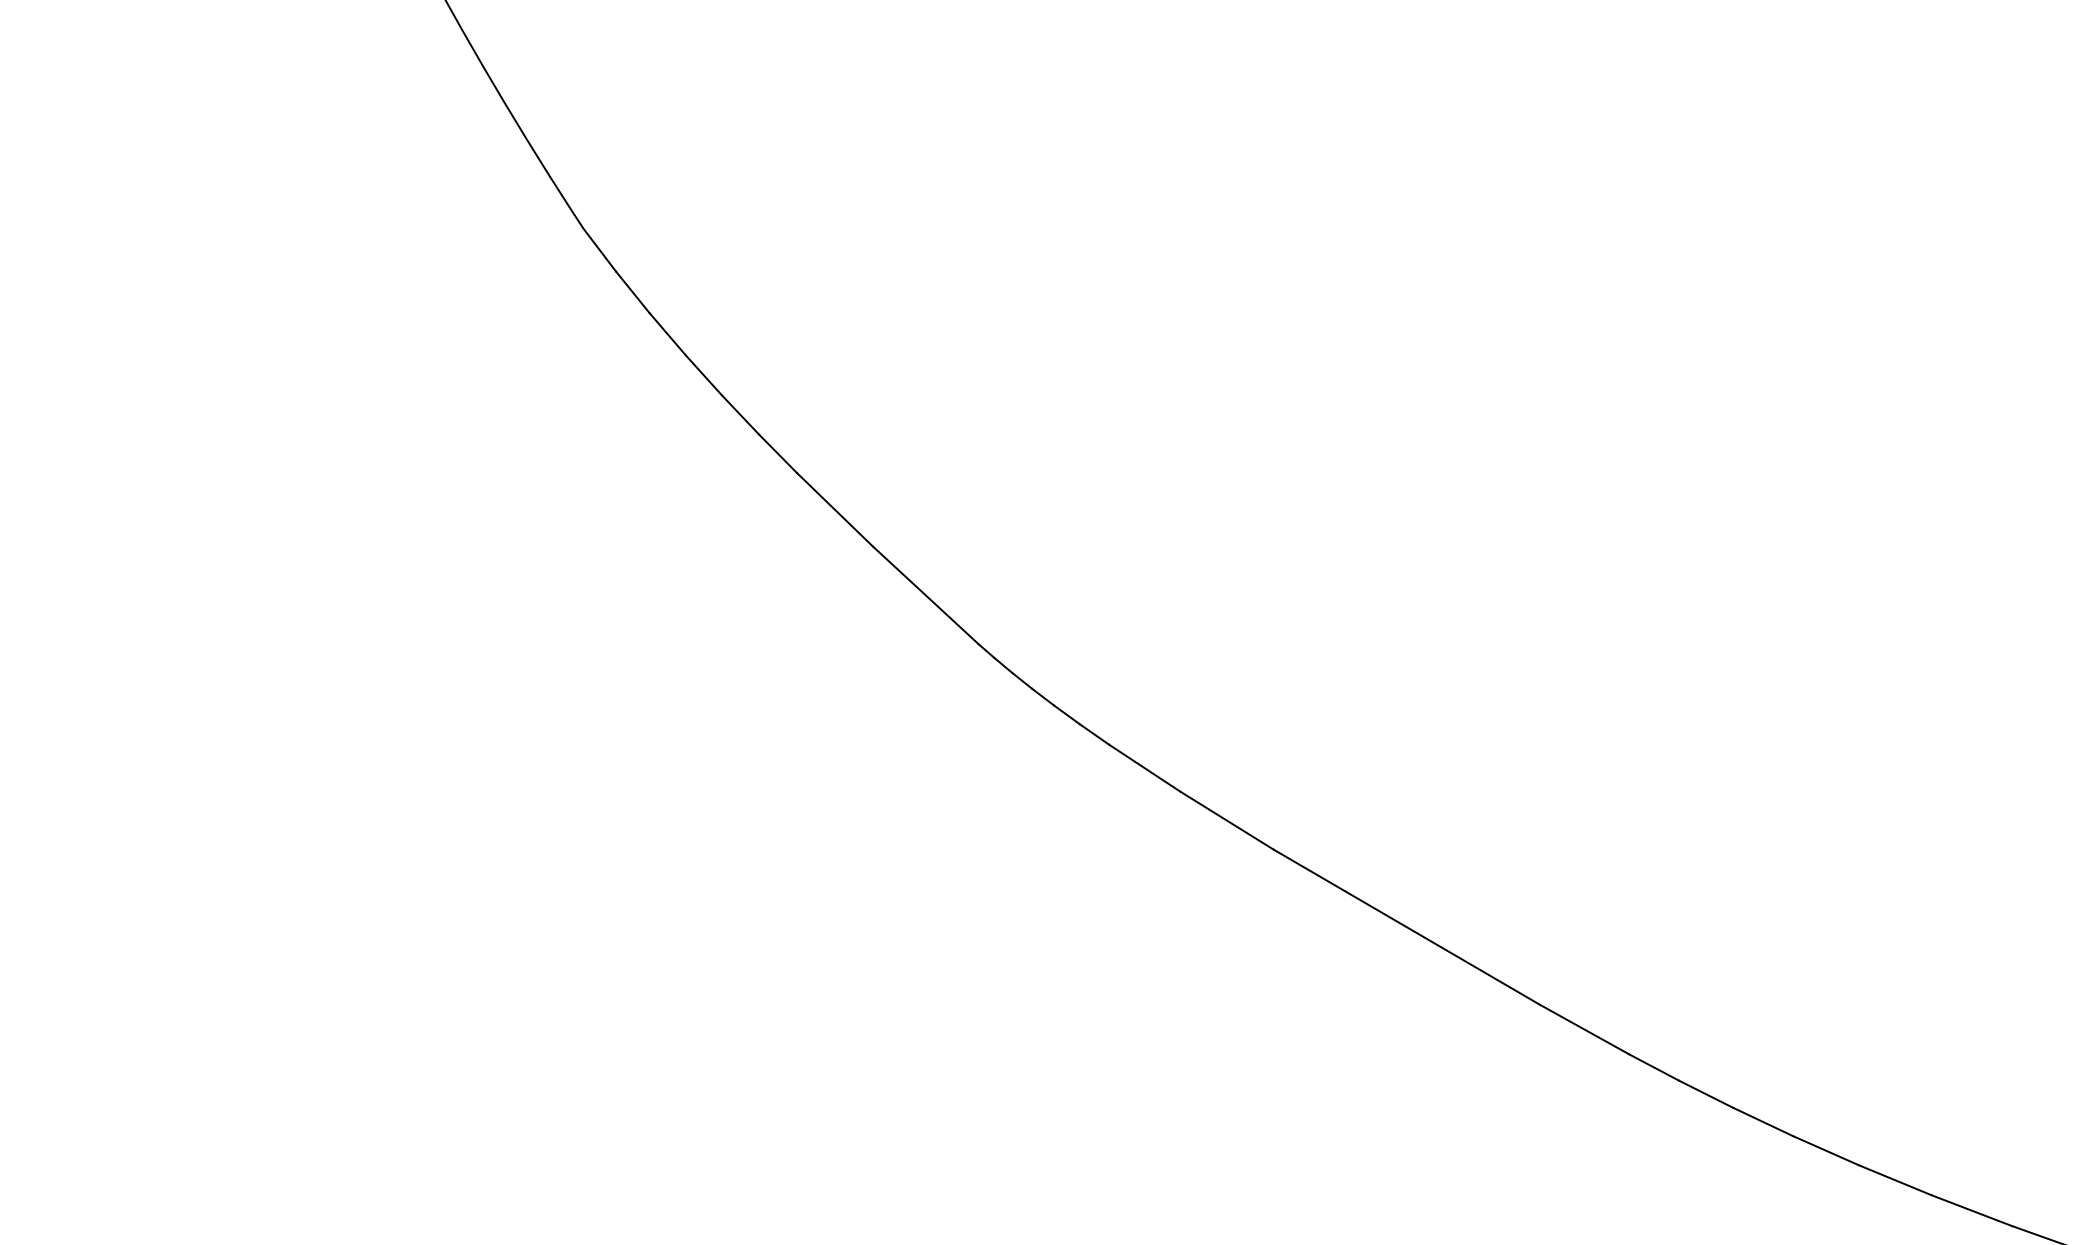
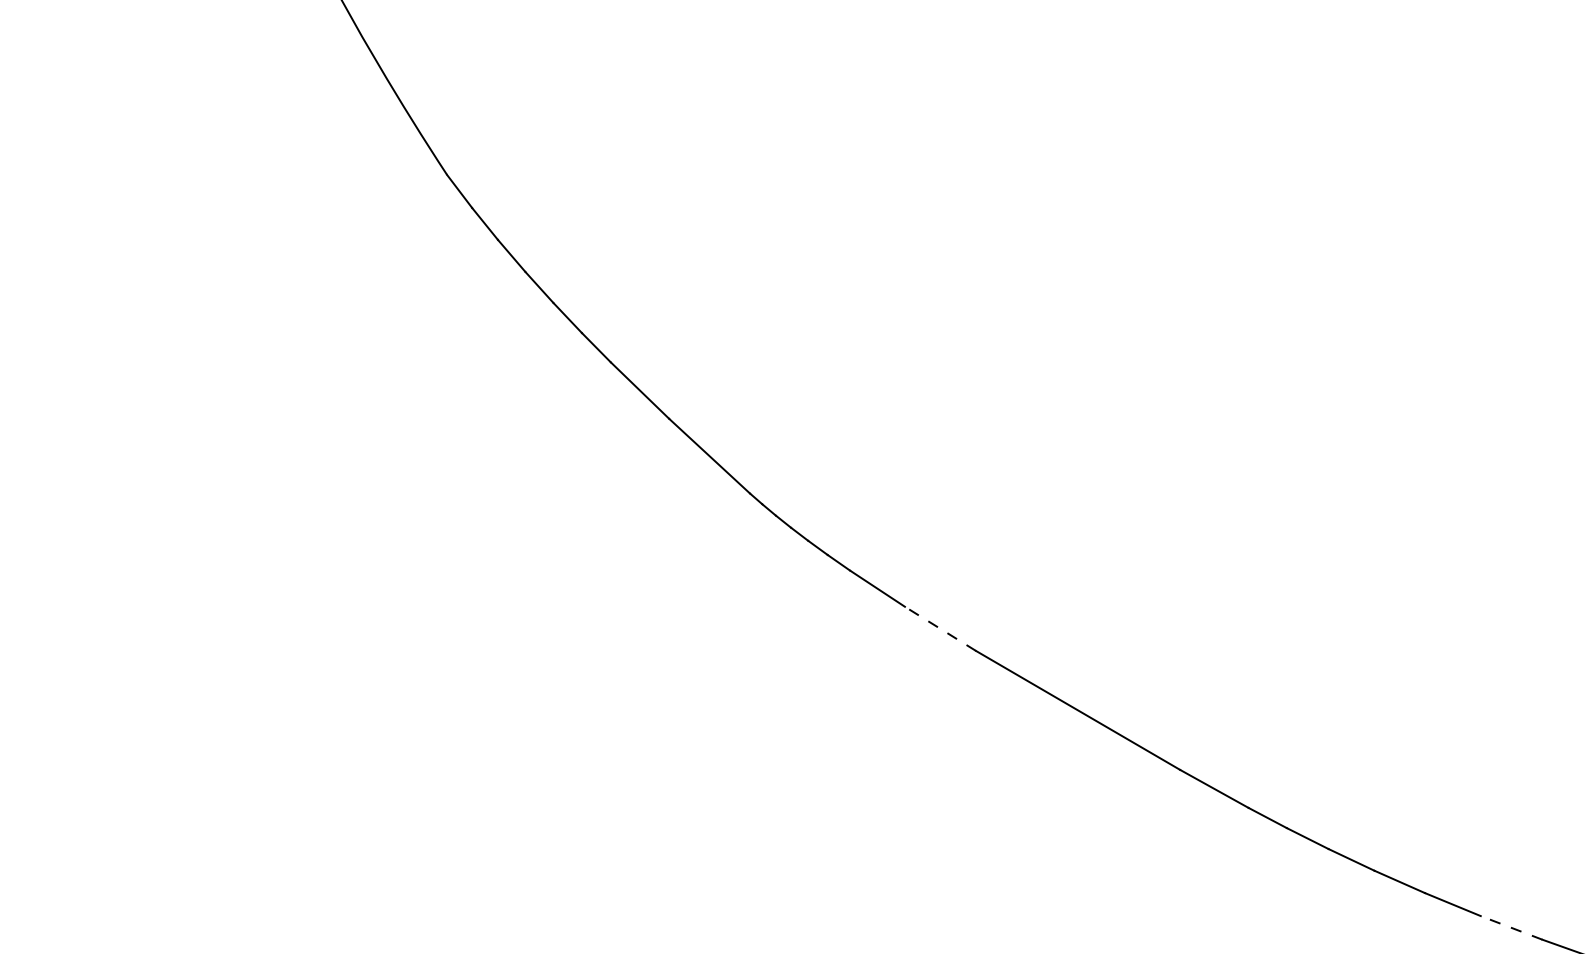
line: (1226, 820) -> (940, 628), solid -> dashed
line: (1971, 1210) -> (1511, 927), solid -> dashed

